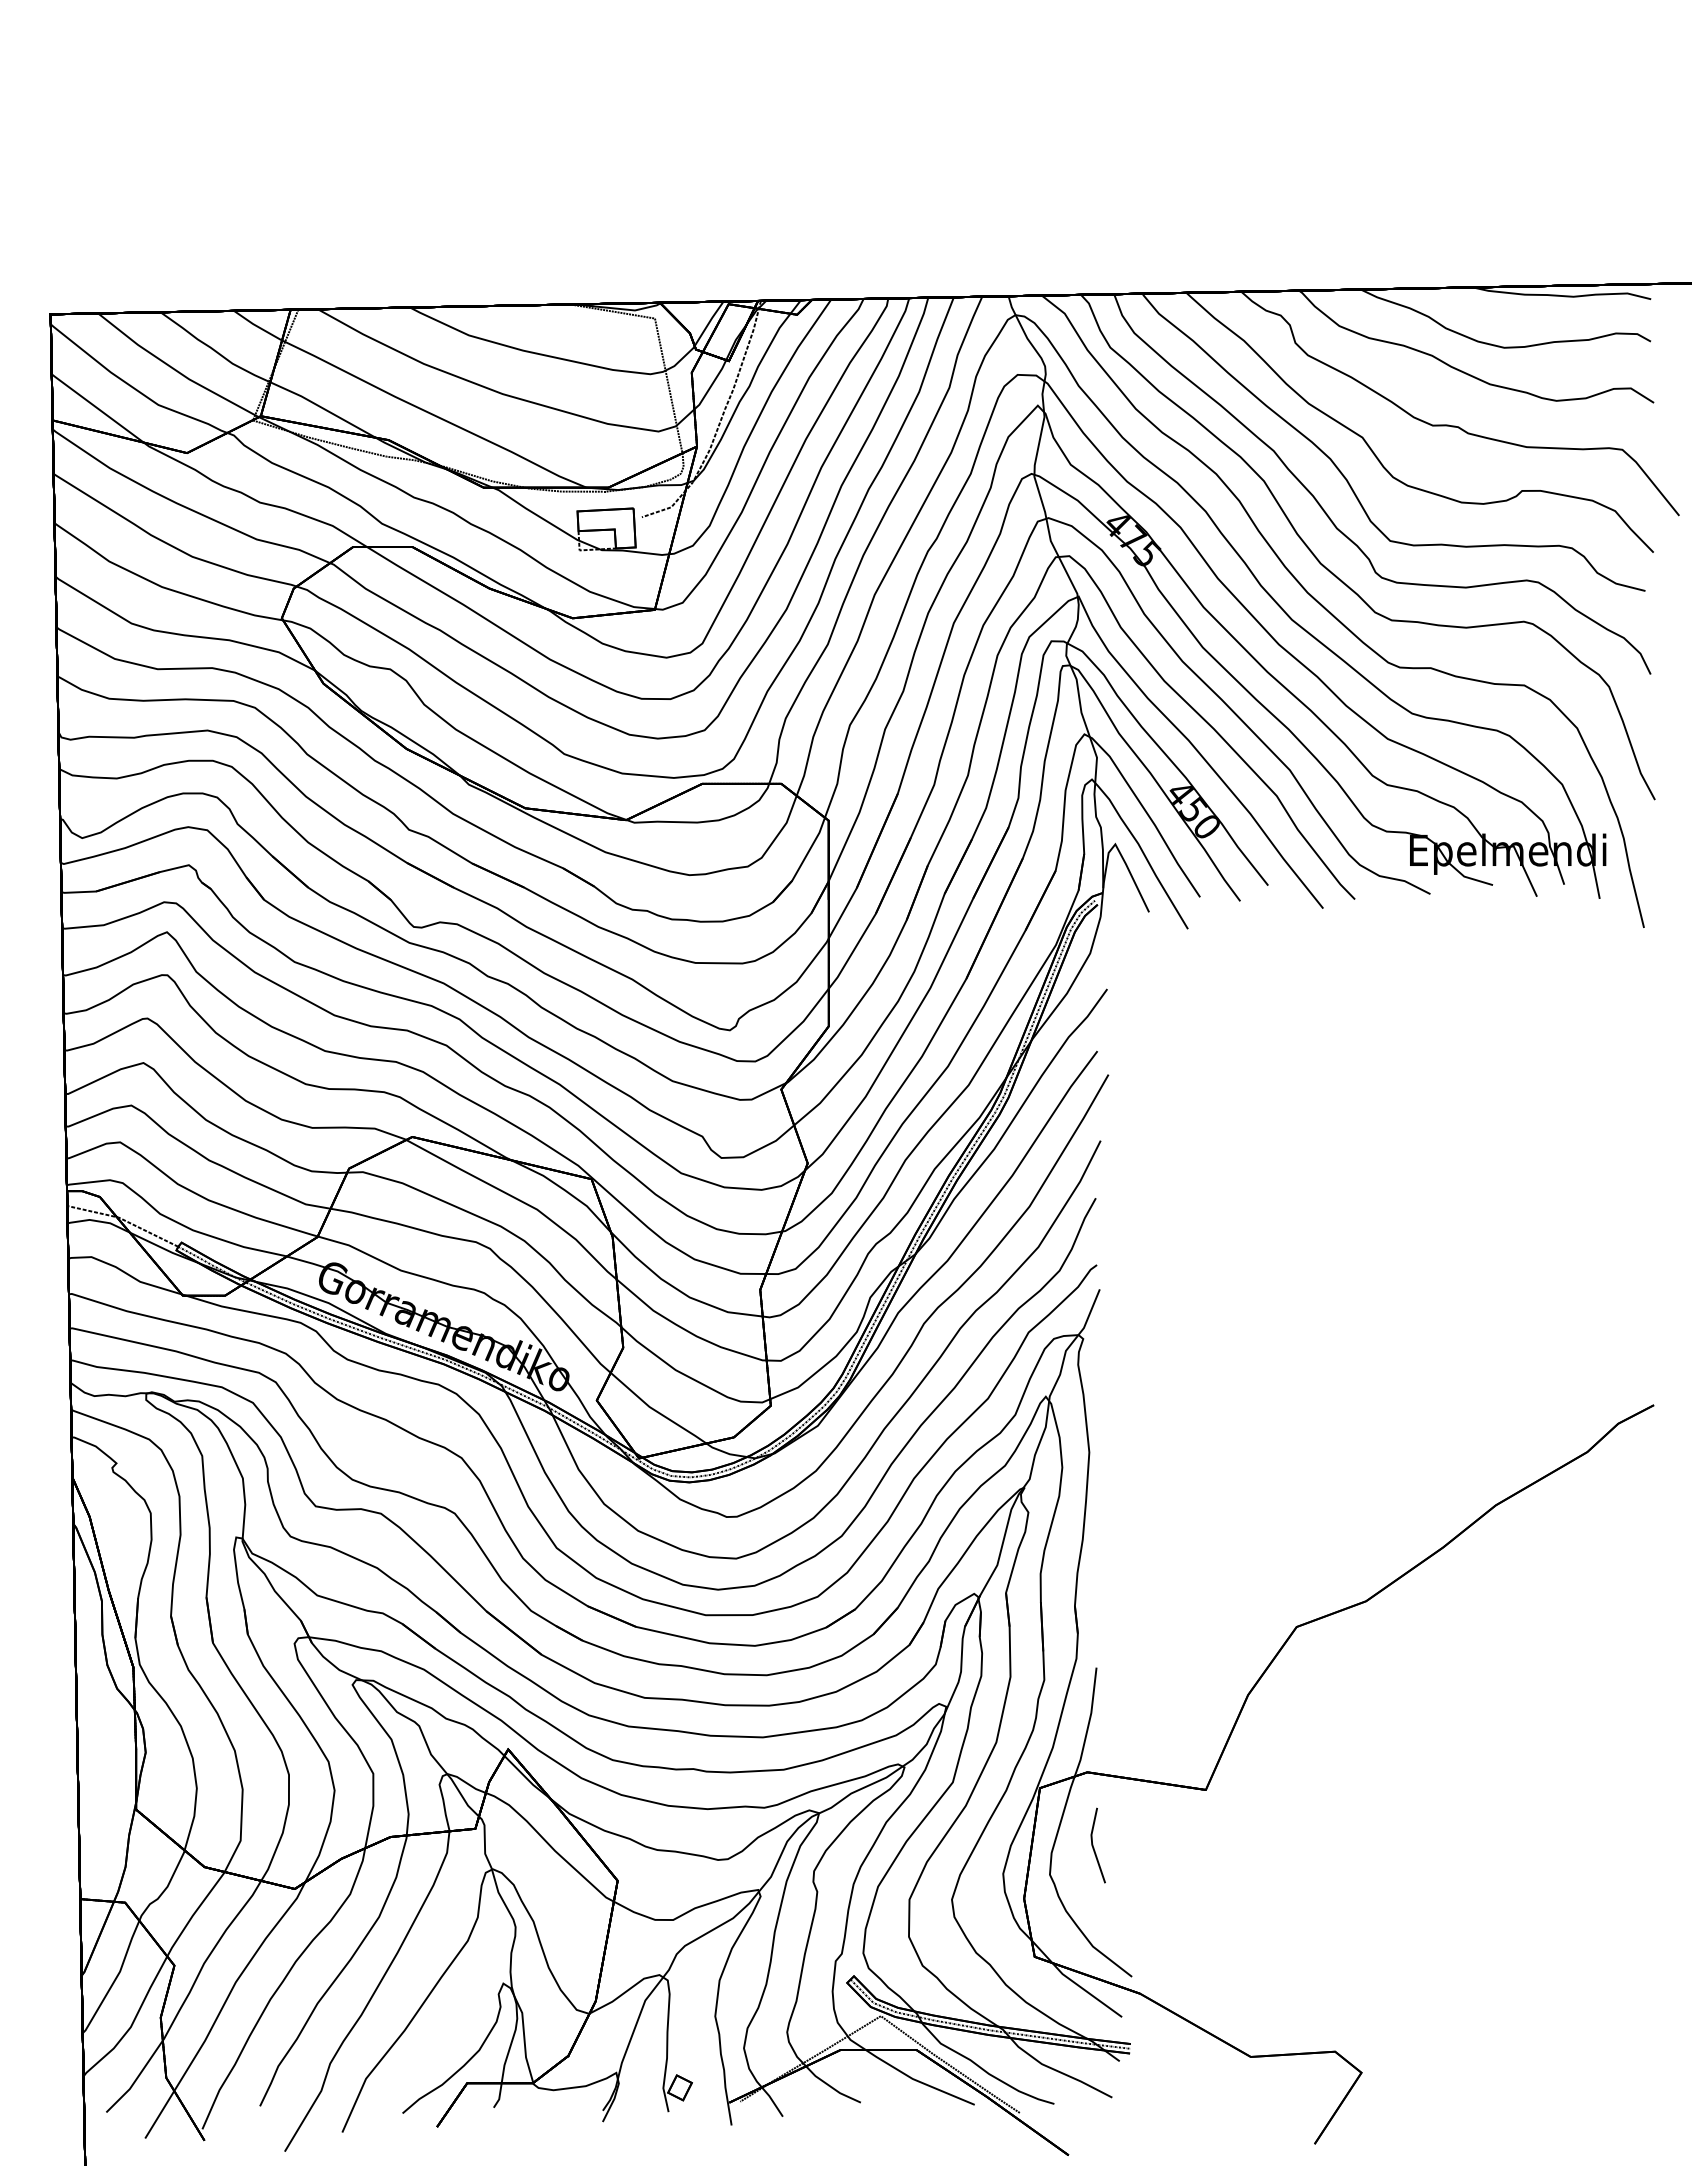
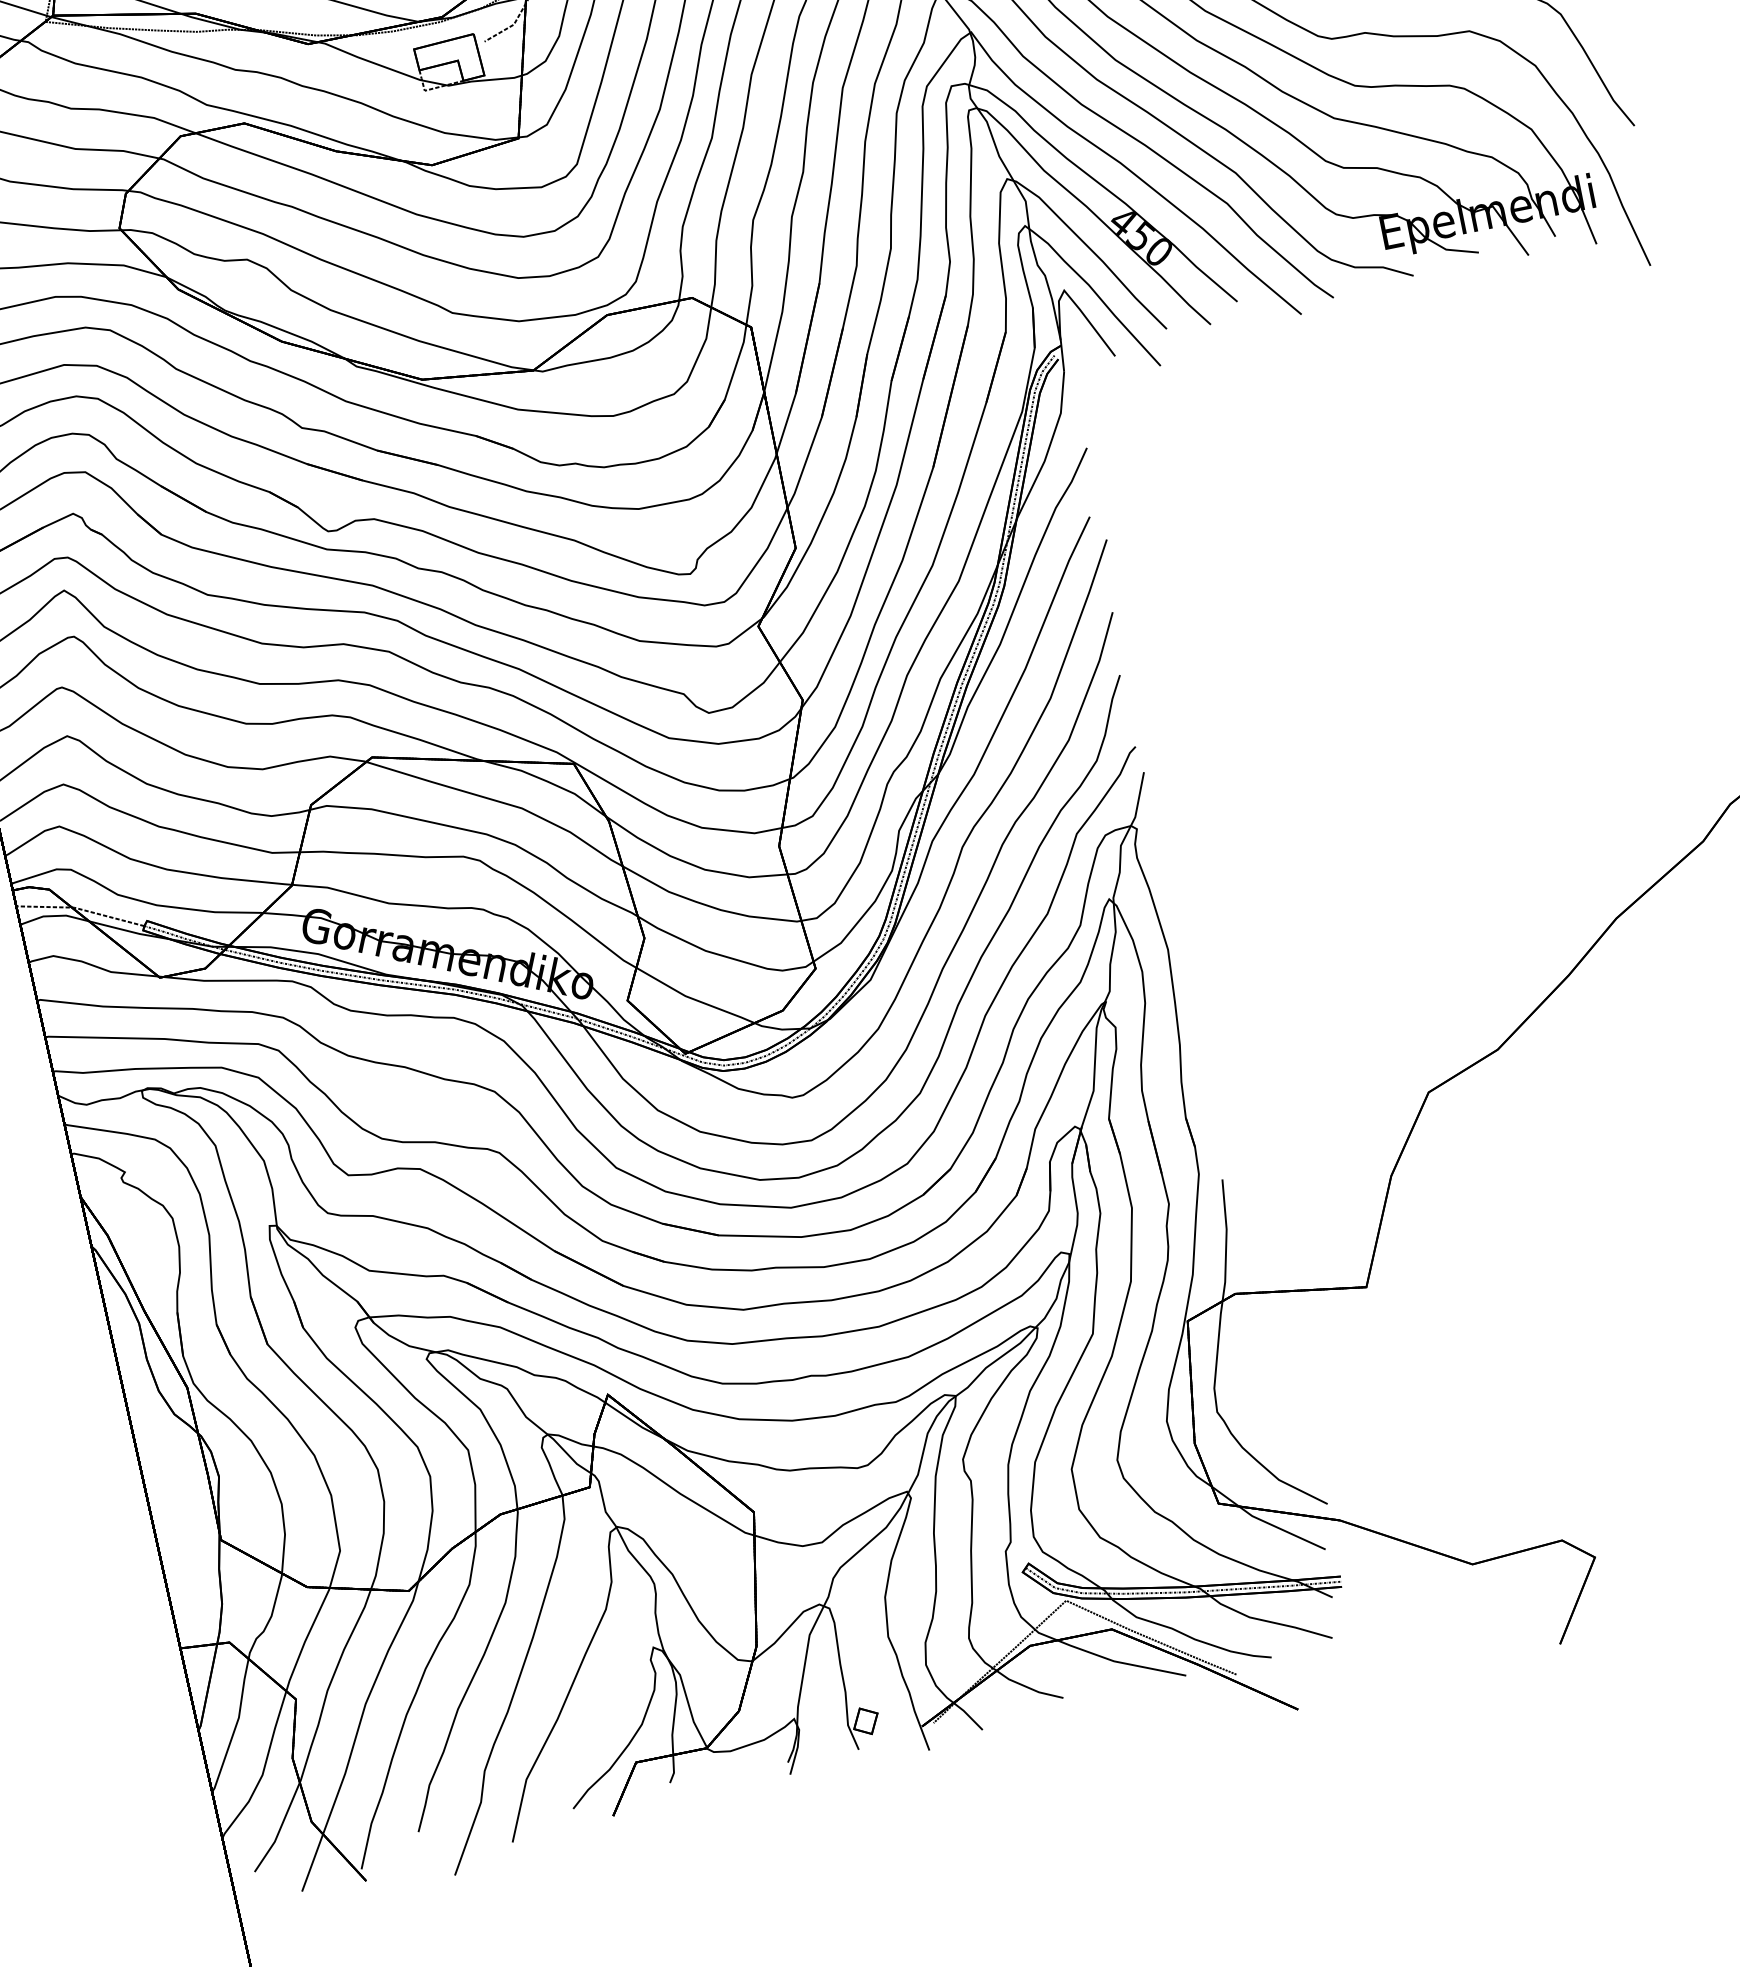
part: (1097, 1845) -> (1261, 1370), removed

